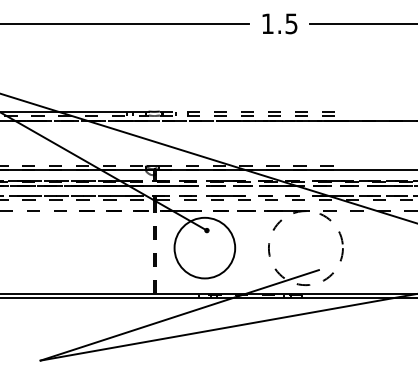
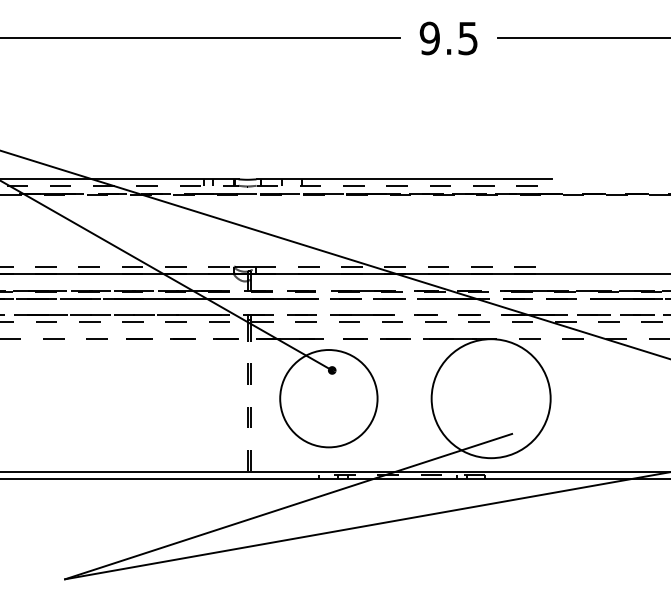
text: (267, 23) -> (429, 37), 1.5 -> 9.5
line: (252, 111) -> (405, 179), dashed -> solid
circle: (305, 248) -> (490, 399), dashed -> solid

